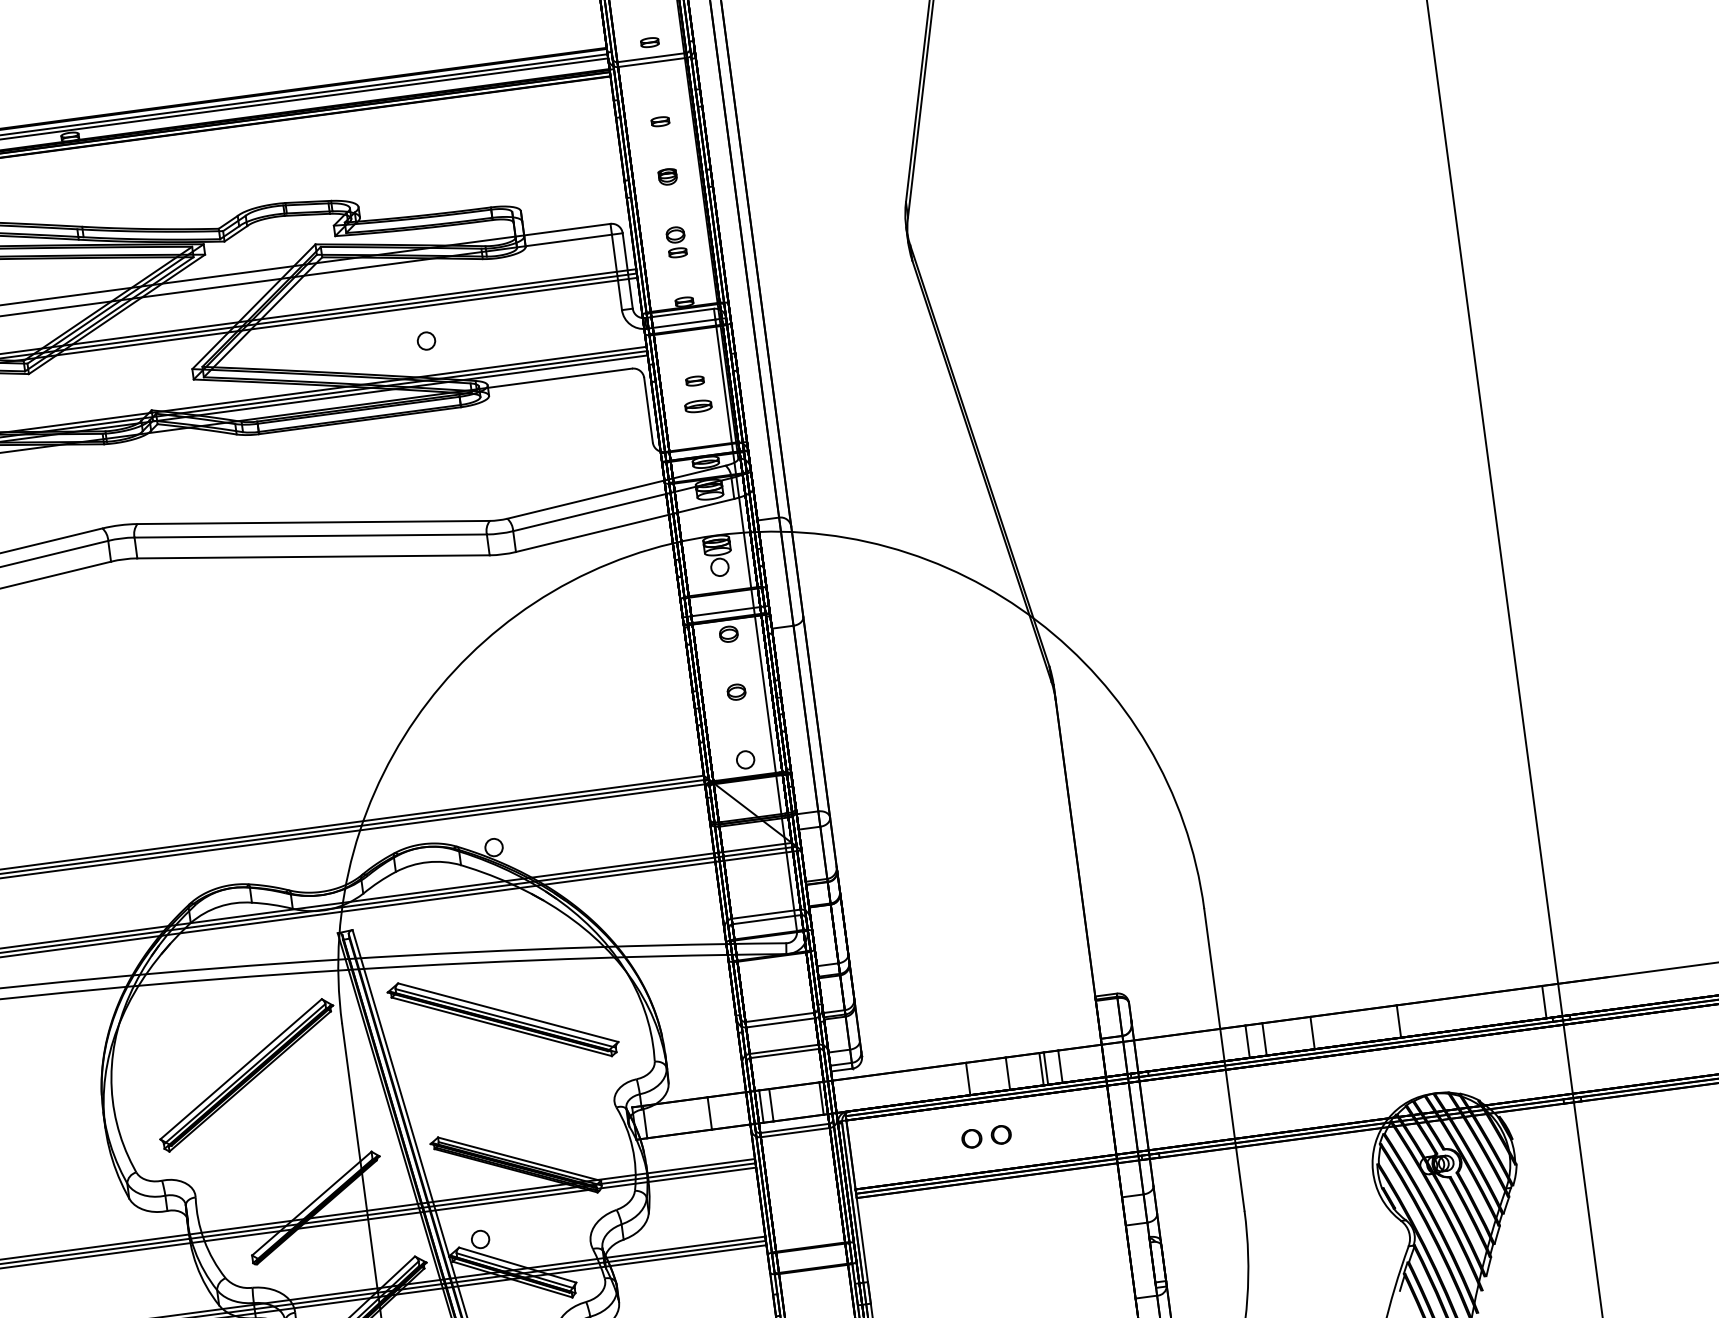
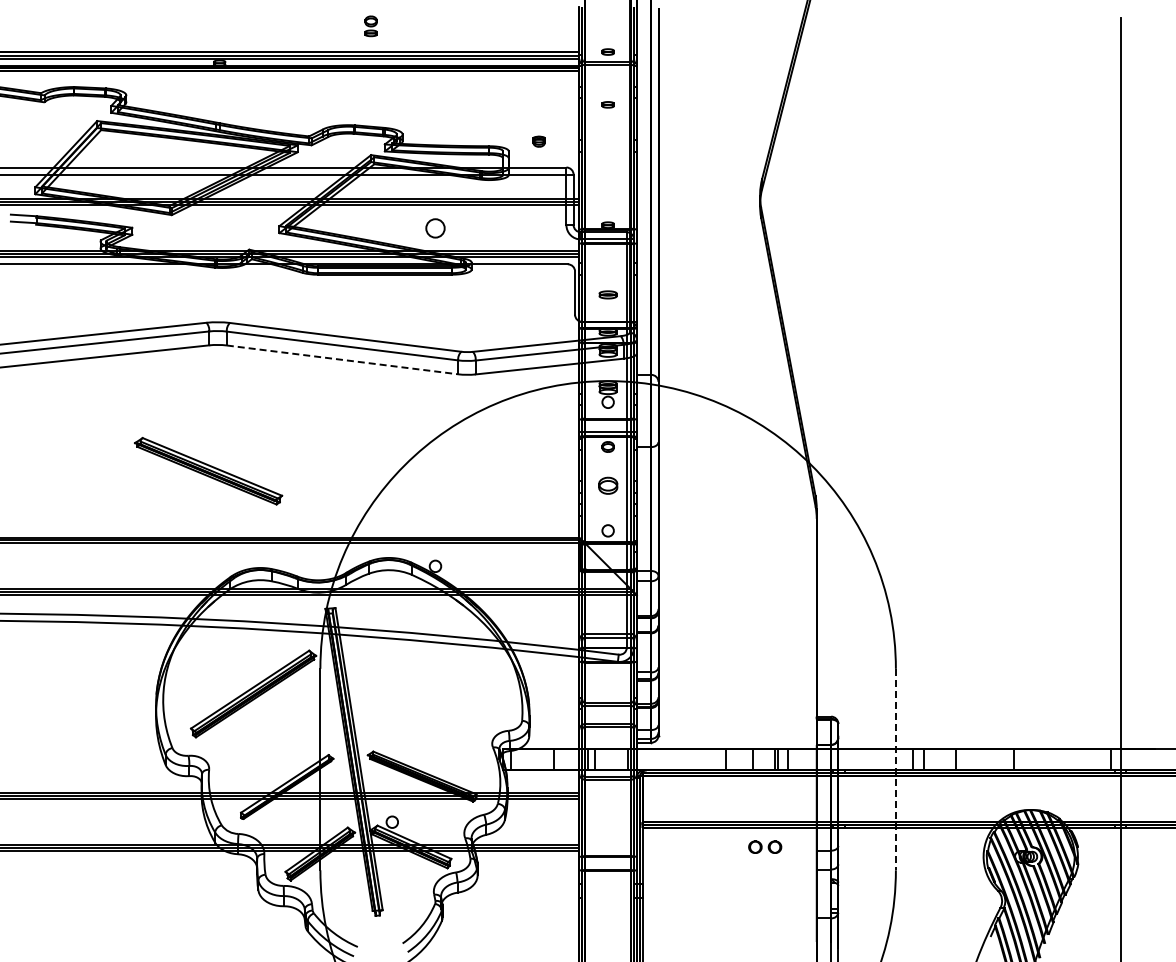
part: (666, 176) -> (538, 141), moved
part: (675, 242) -> (370, 26), moved
circle: (426, 339) -> (435, 227), size x1.6
part: (694, 380) -> (607, 277), removed
line: (313, 556) -> (342, 359), solid -> dashed
part: (735, 692) -> (607, 485), size x1.6
part: (503, 1020) -> (208, 471), moved
line: (1223, 1059) -> (895, 769), solid -> dashed
part: (986, 1135) -> (765, 846), moved

